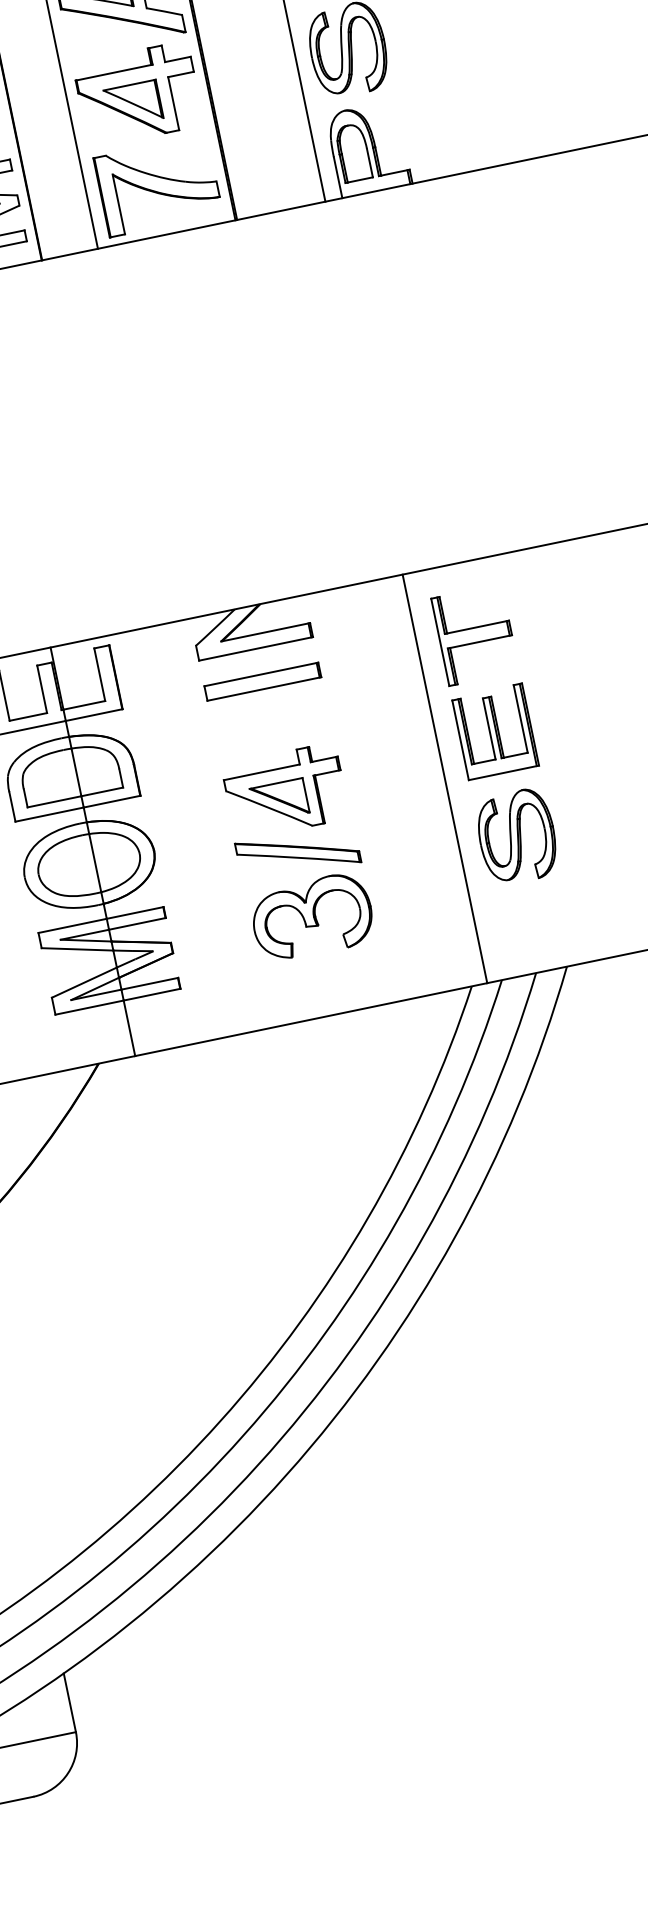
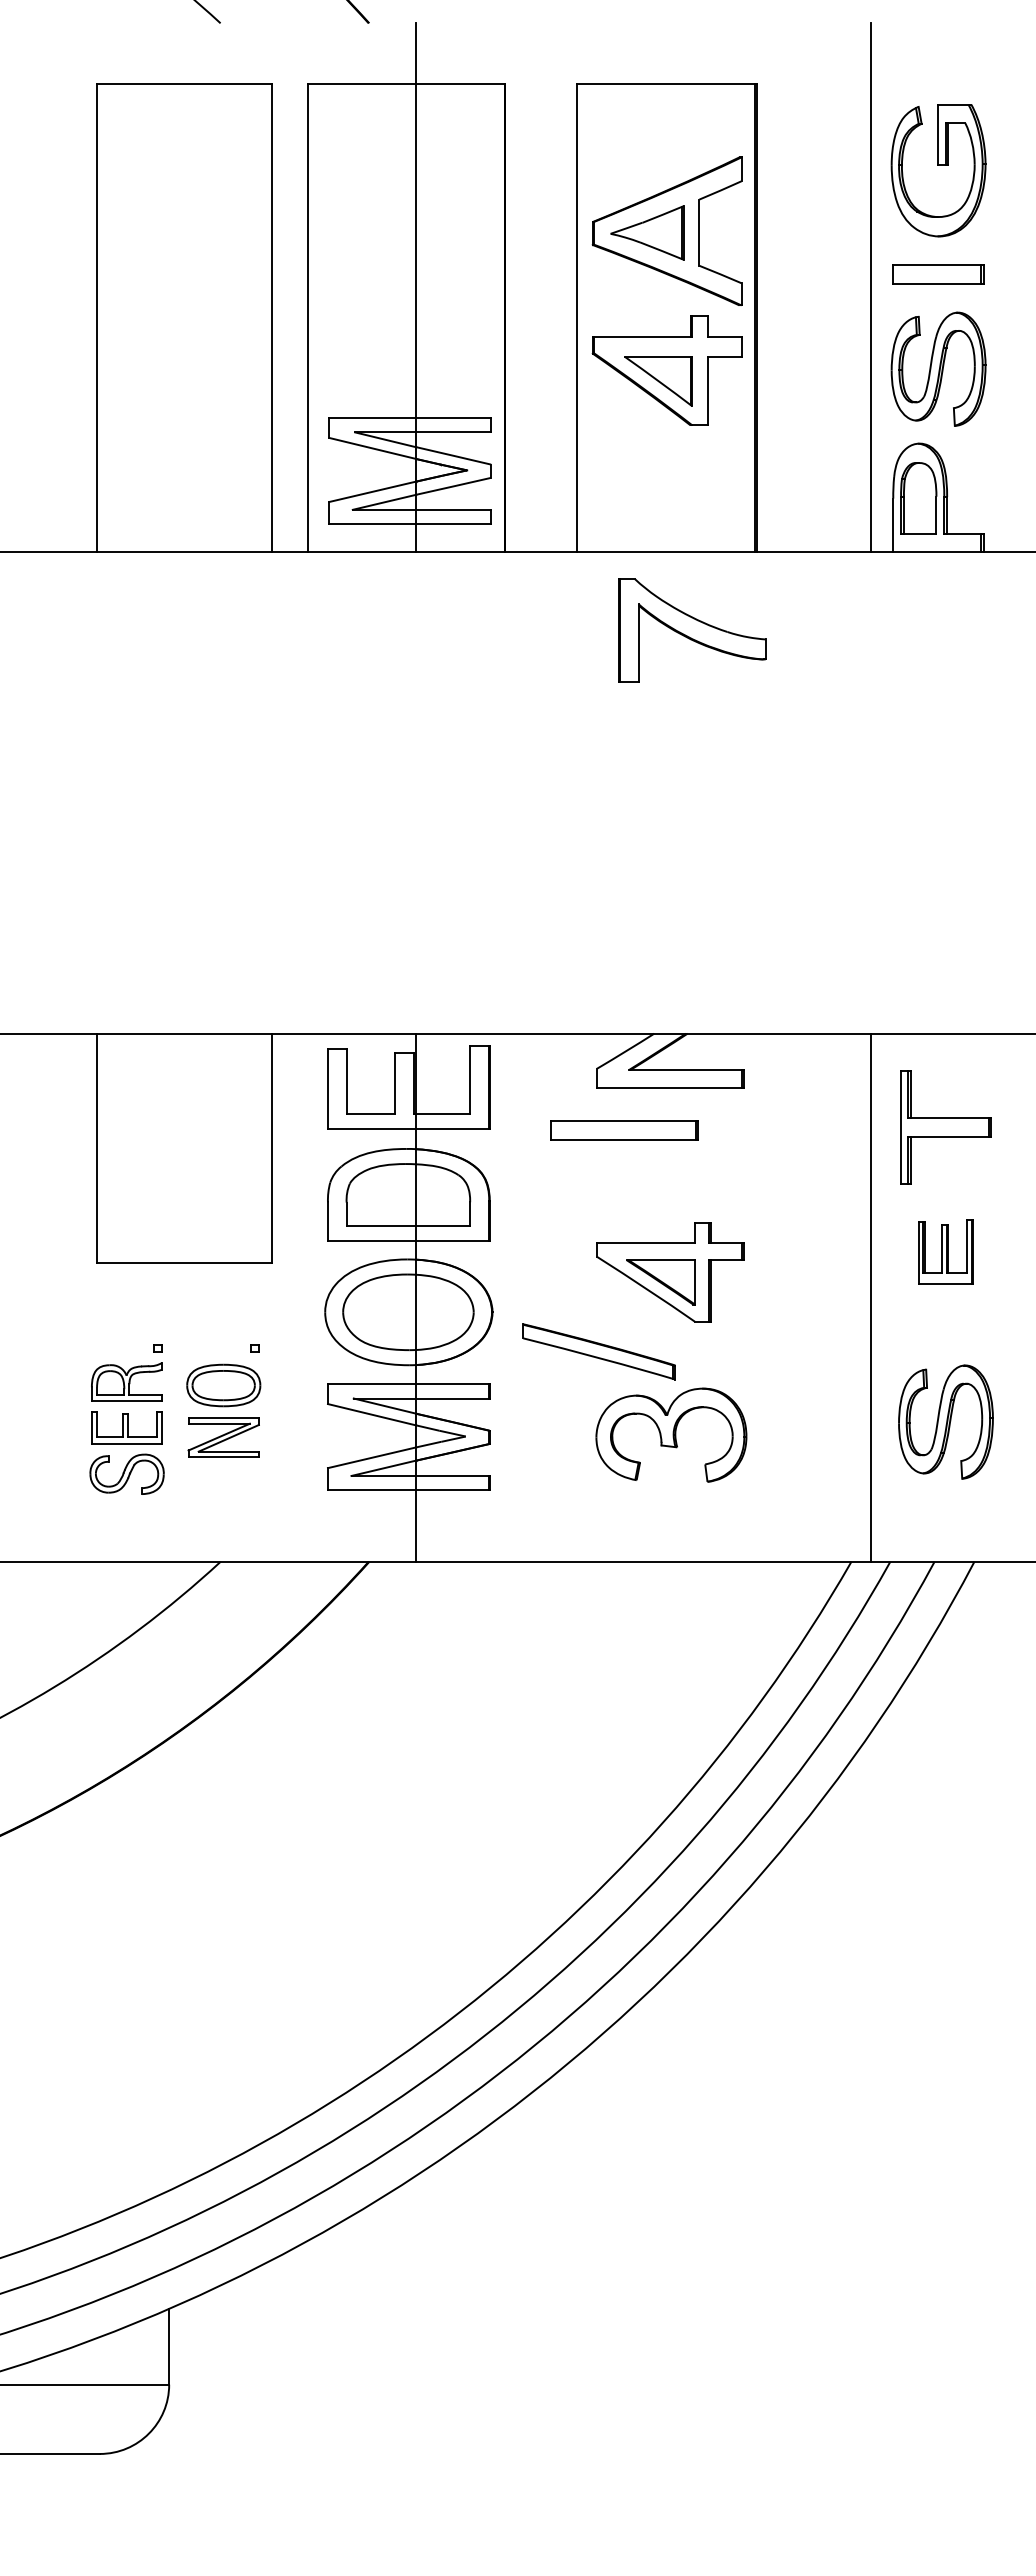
part: (158, 186) -> (692, 630), moved
part: (262, 681) -> (624, 1130), moved
part: (494, 731) -> (945, 1251), size x0.6
part: (516, 836) -> (945, 1421), moved
part: (297, 852) -> (598, 1351), moved

